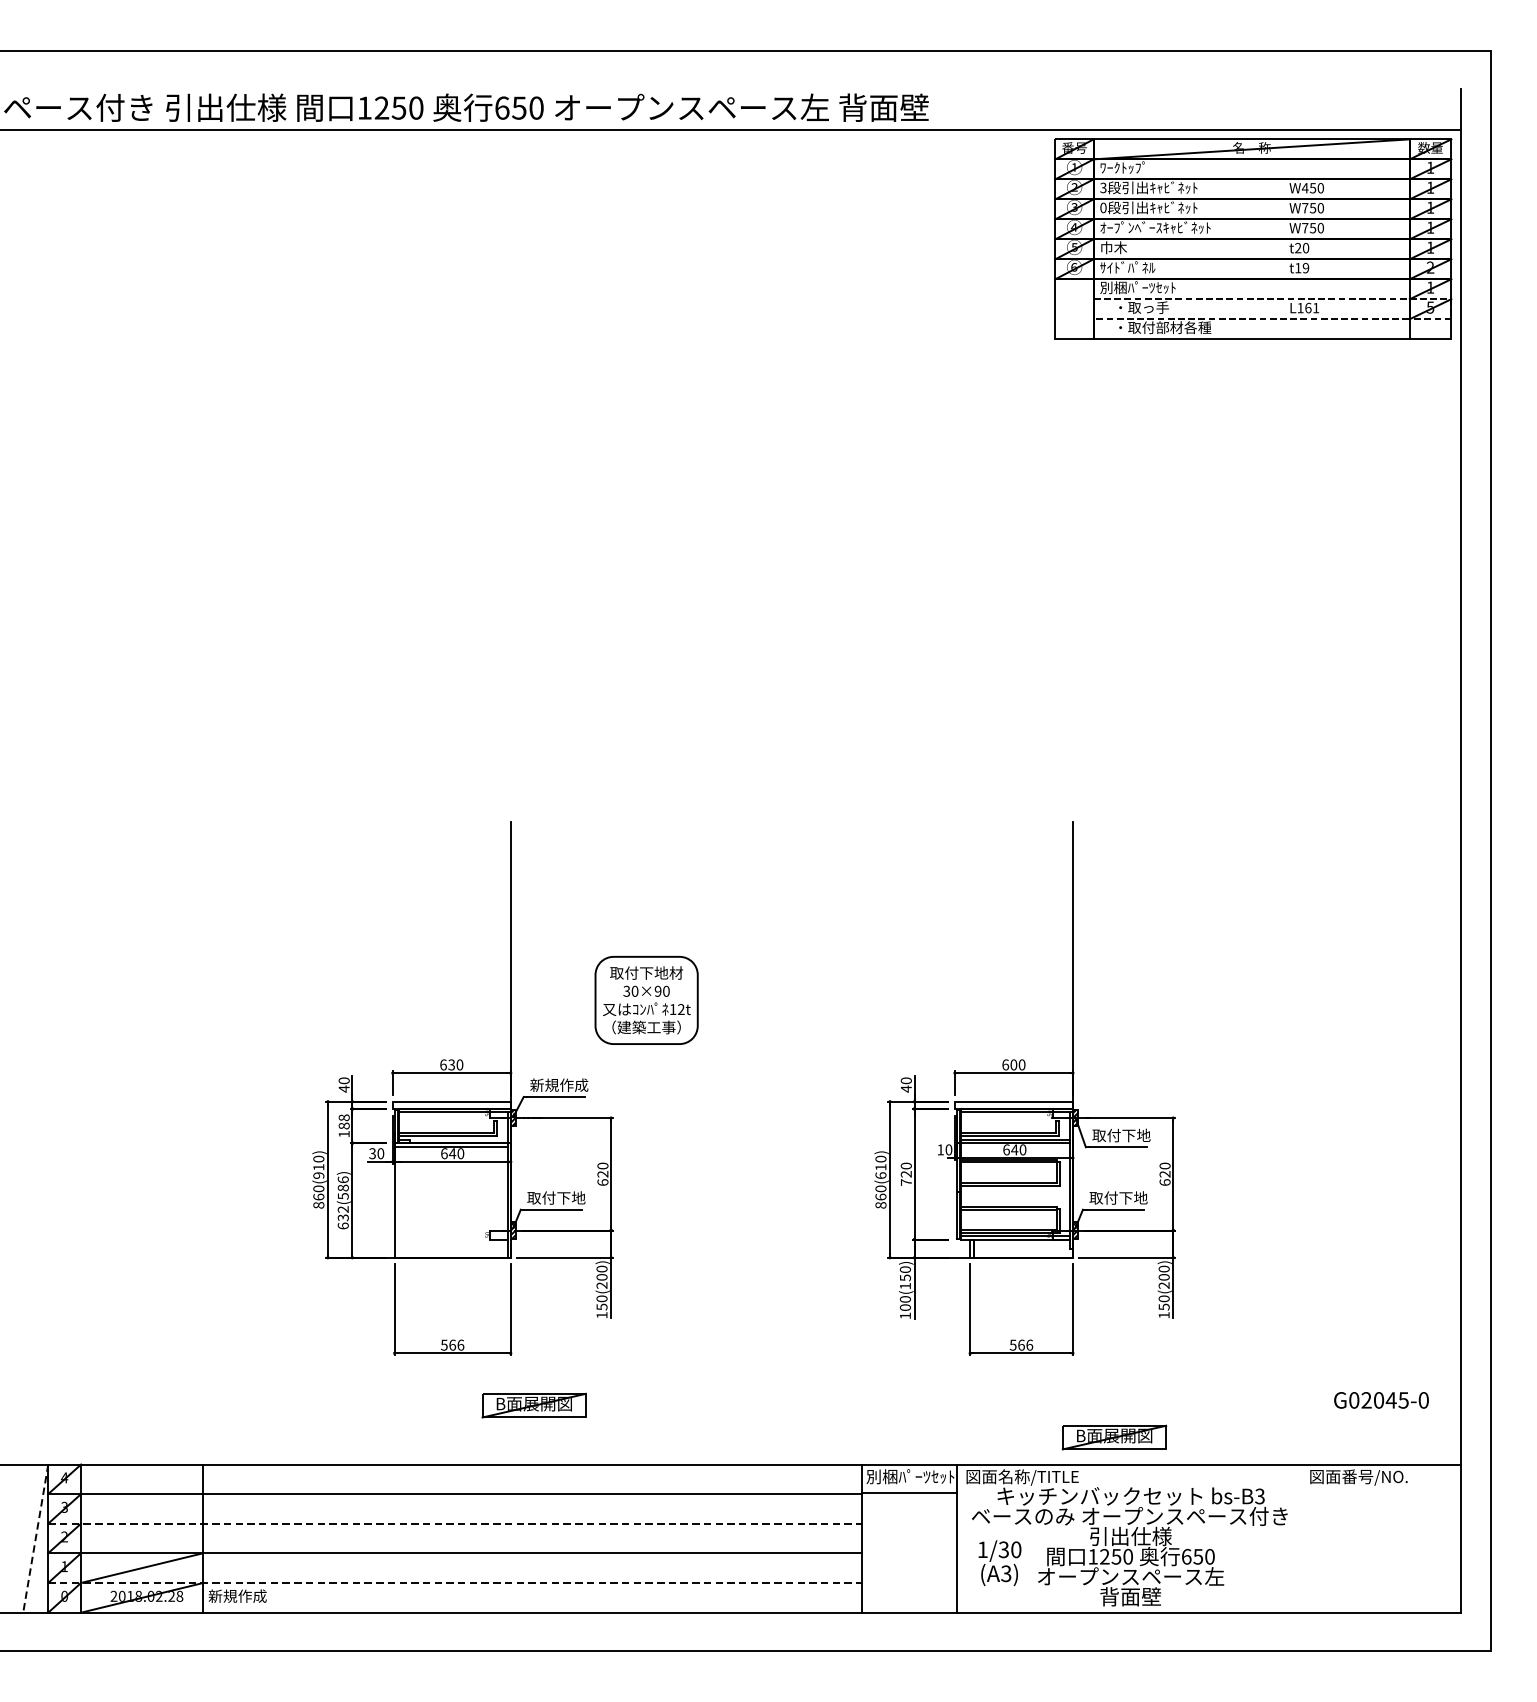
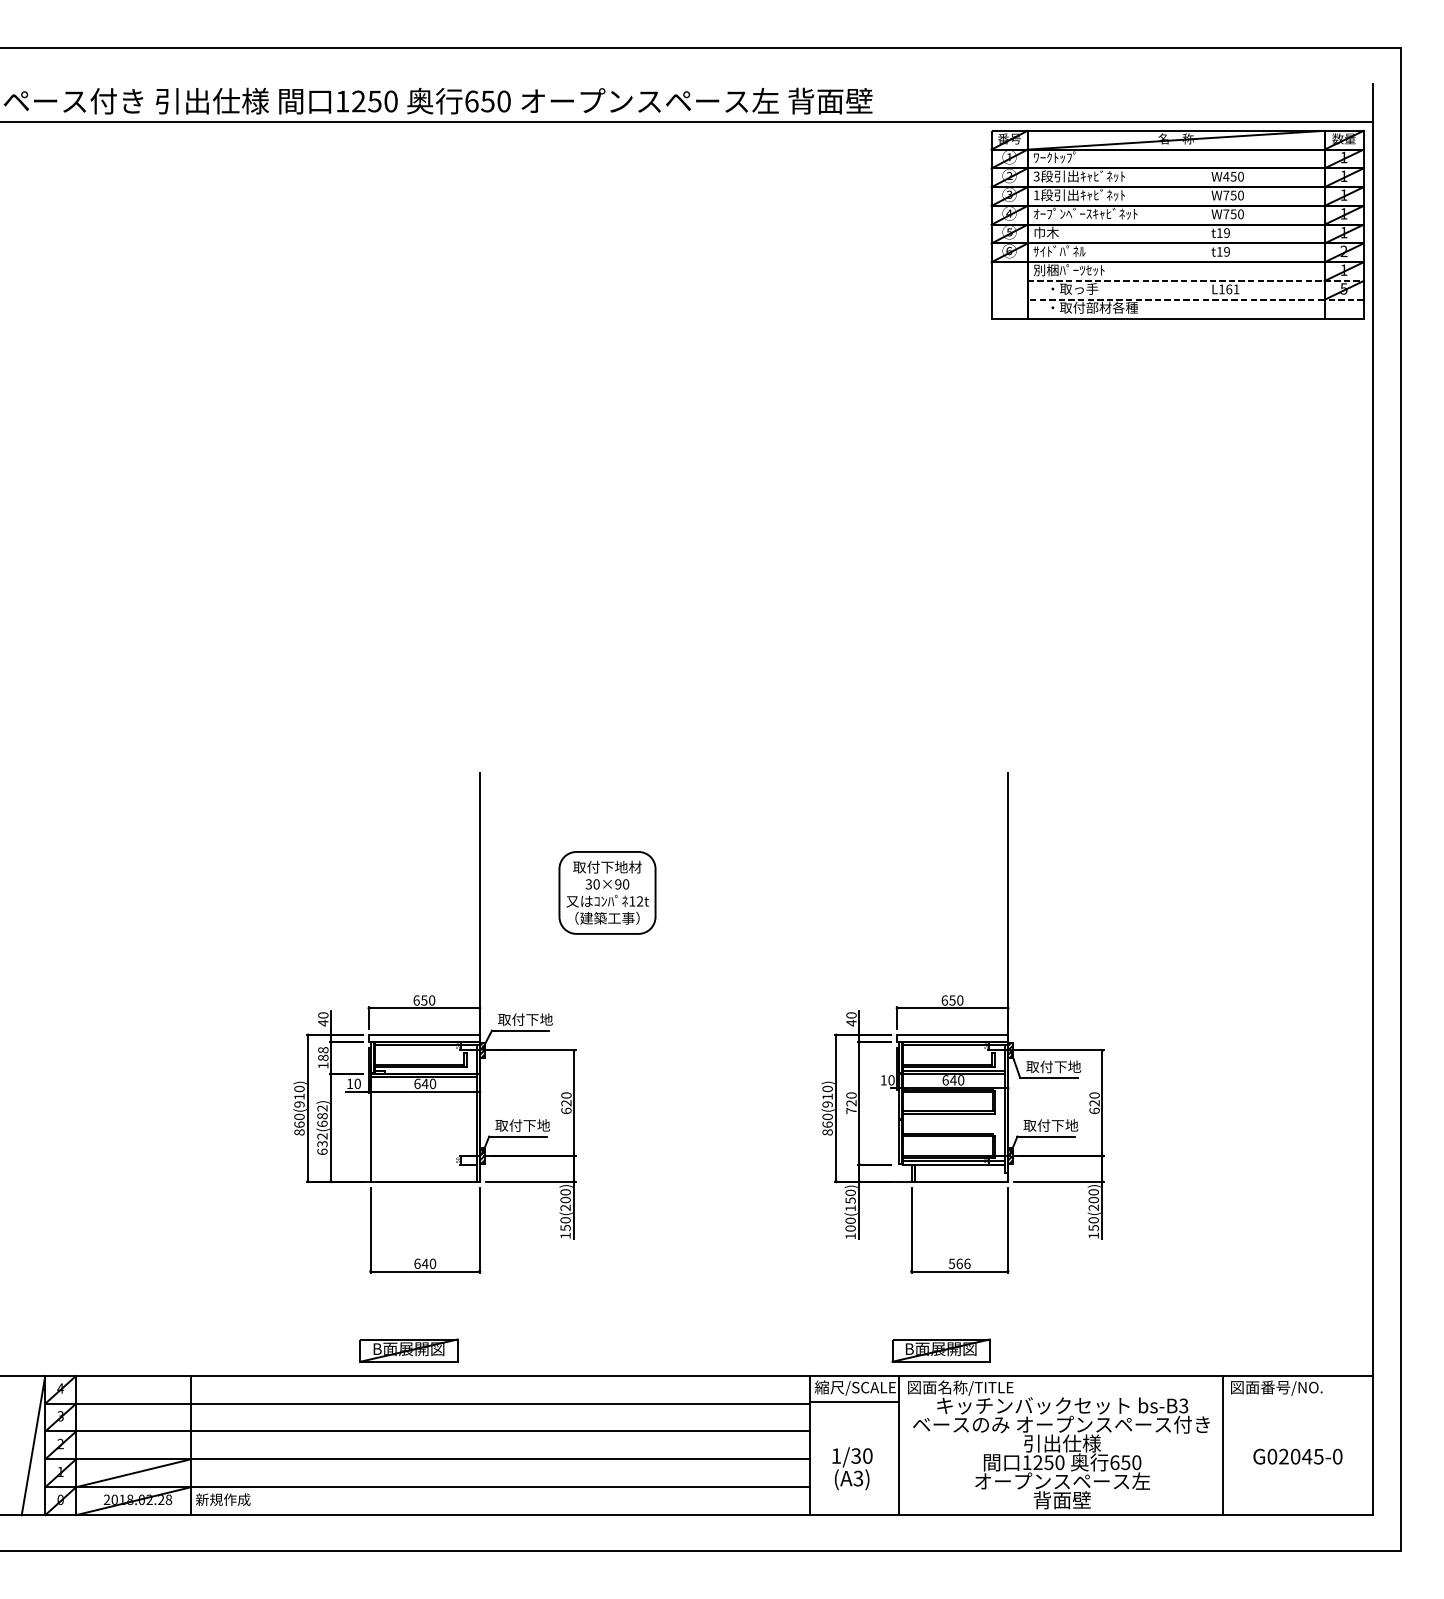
text: (1103, 208) -> (1036, 195), 0 -> 1
text: (1301, 247) -> (1222, 232), t20 -> t19
part: (646, 1000) -> (607, 892), moved
text: (451, 1063) -> (424, 999), 630 -> 650
text: (1013, 1064) -> (952, 1000), 600 -> 650
text: (559, 1085) -> (525, 1019), 新規作成 -> 取付下地
text: (372, 1153) -> (349, 1083), 30 -> 10
text: (880, 1175) -> (827, 1104), 860(610) -> 860(910)
text: (343, 1188) -> (322, 1116), 632(586) -> 632(682)
text: (452, 1344) -> (425, 1263), 566 -> 640
text: (1381, 1400) -> (1297, 1456), moved
part: (533, 1405) -> (408, 1350), moved
part: (1113, 1437) -> (940, 1350), moved
text: (910, 1476) -> (855, 1387), 別梱ﾊﾟｰﾂｾｯﾄ -> 縮尺/SCALE
line: (455, 1523) -> (427, 1431), dashed -> solid
line: (35, 1538) -> (33, 1445), dashed -> solid
line: (1301, 1538) -> (1222, 1445), added
text: (999, 1563) -> (852, 1468), moved
line: (455, 1583) -> (427, 1487), dashed -> solid

